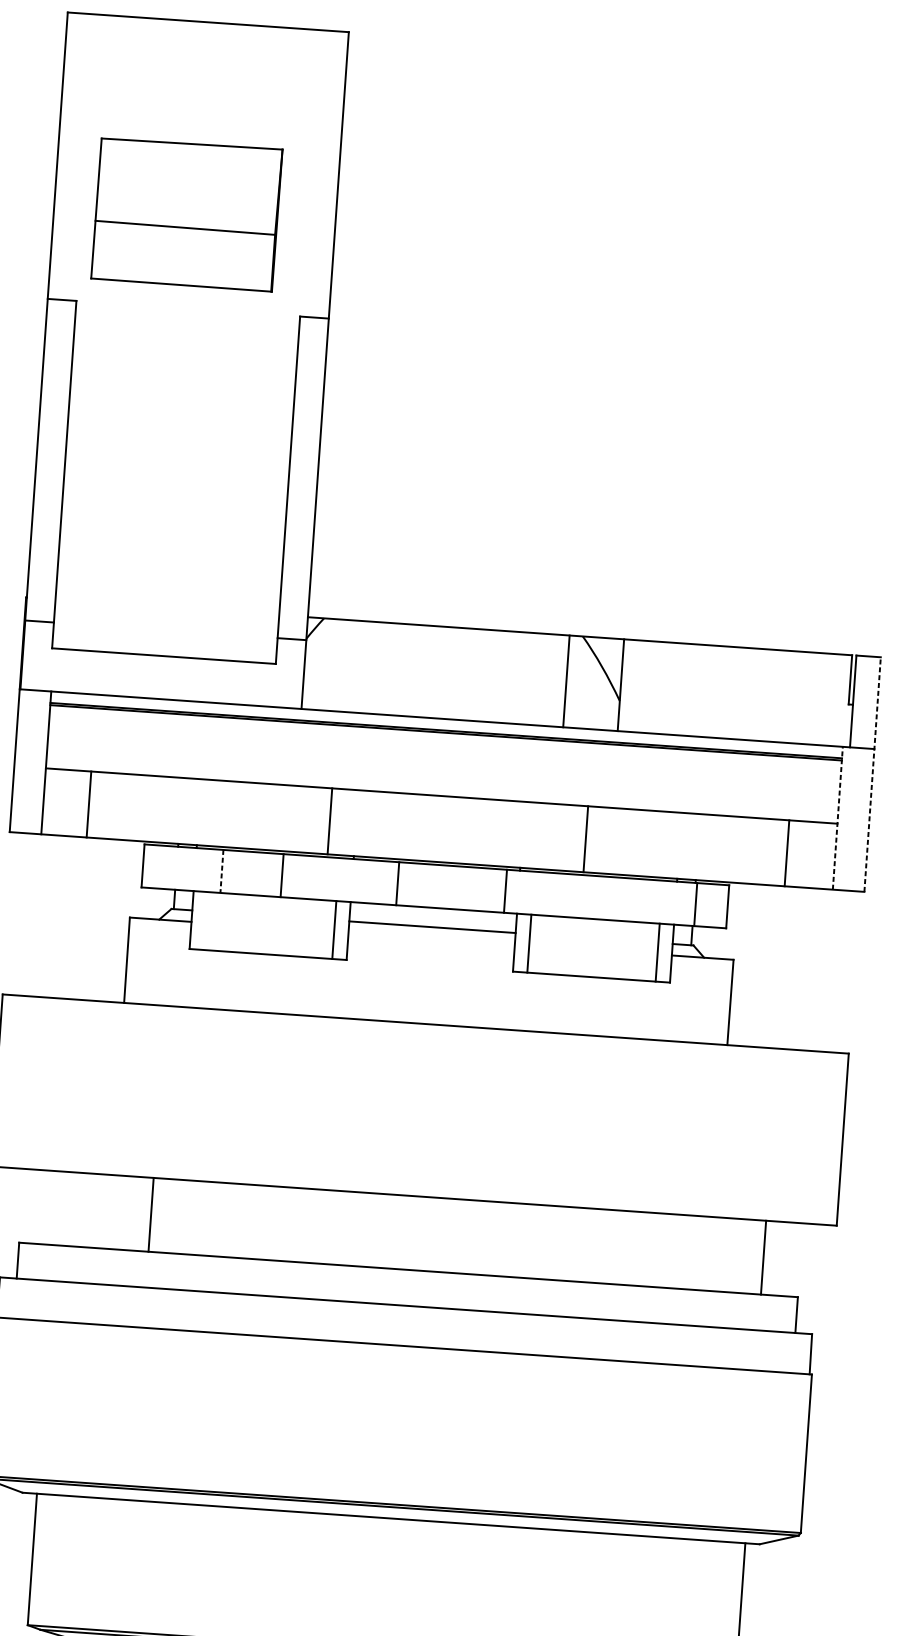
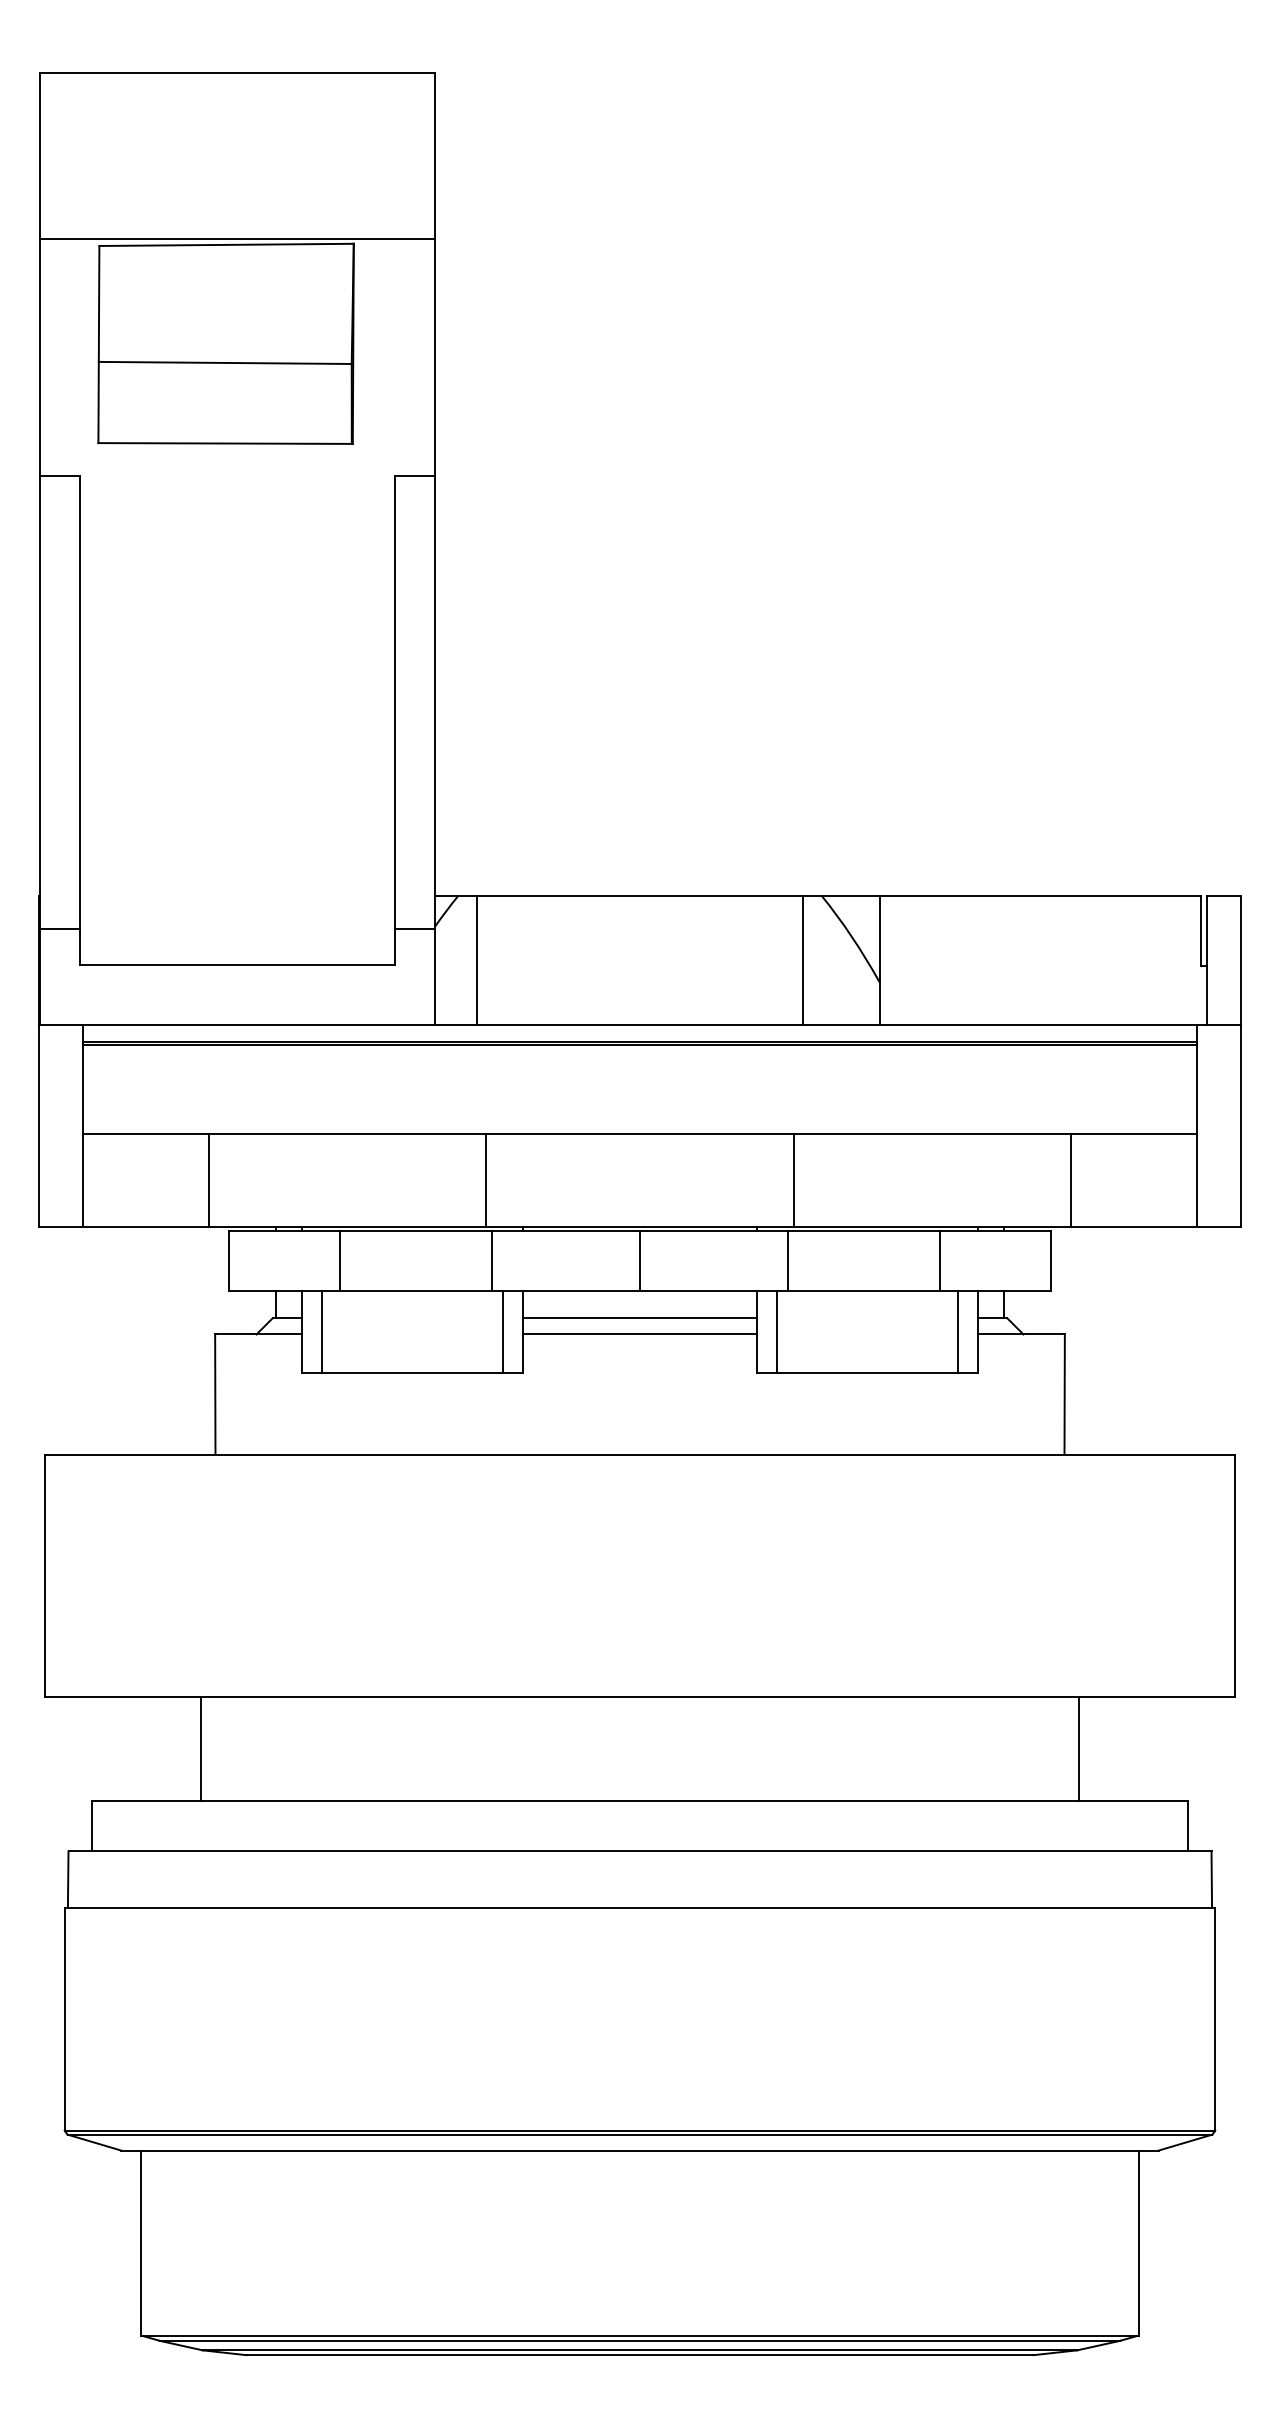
line: (200, 140) -> (237, 239), added
line: (334, 664) -> (476, 960), added
line: (872, 773) -> (1241, 1060), dashed -> solid
line: (88, 804) -> (208, 1179), moved
line: (838, 818) -> (1197, 1126), dashed -> solid
line: (586, 838) -> (794, 1179), moved
line: (787, 852) -> (1071, 1179), moved
line: (221, 871) -> (339, 1261), dashed -> solid
line: (282, 875) -> (492, 1260), moved
line: (397, 883) -> (639, 1260), moved
line: (505, 891) -> (787, 1260), moved
line: (695, 904) -> (940, 1260), moved
line: (206, 920) -> (322, 1331), added
line: (431, 938) -> (639, 1334), added
line: (150, 1214) -> (200, 1748), moved
line: (763, 1257) -> (1079, 1748), moved

